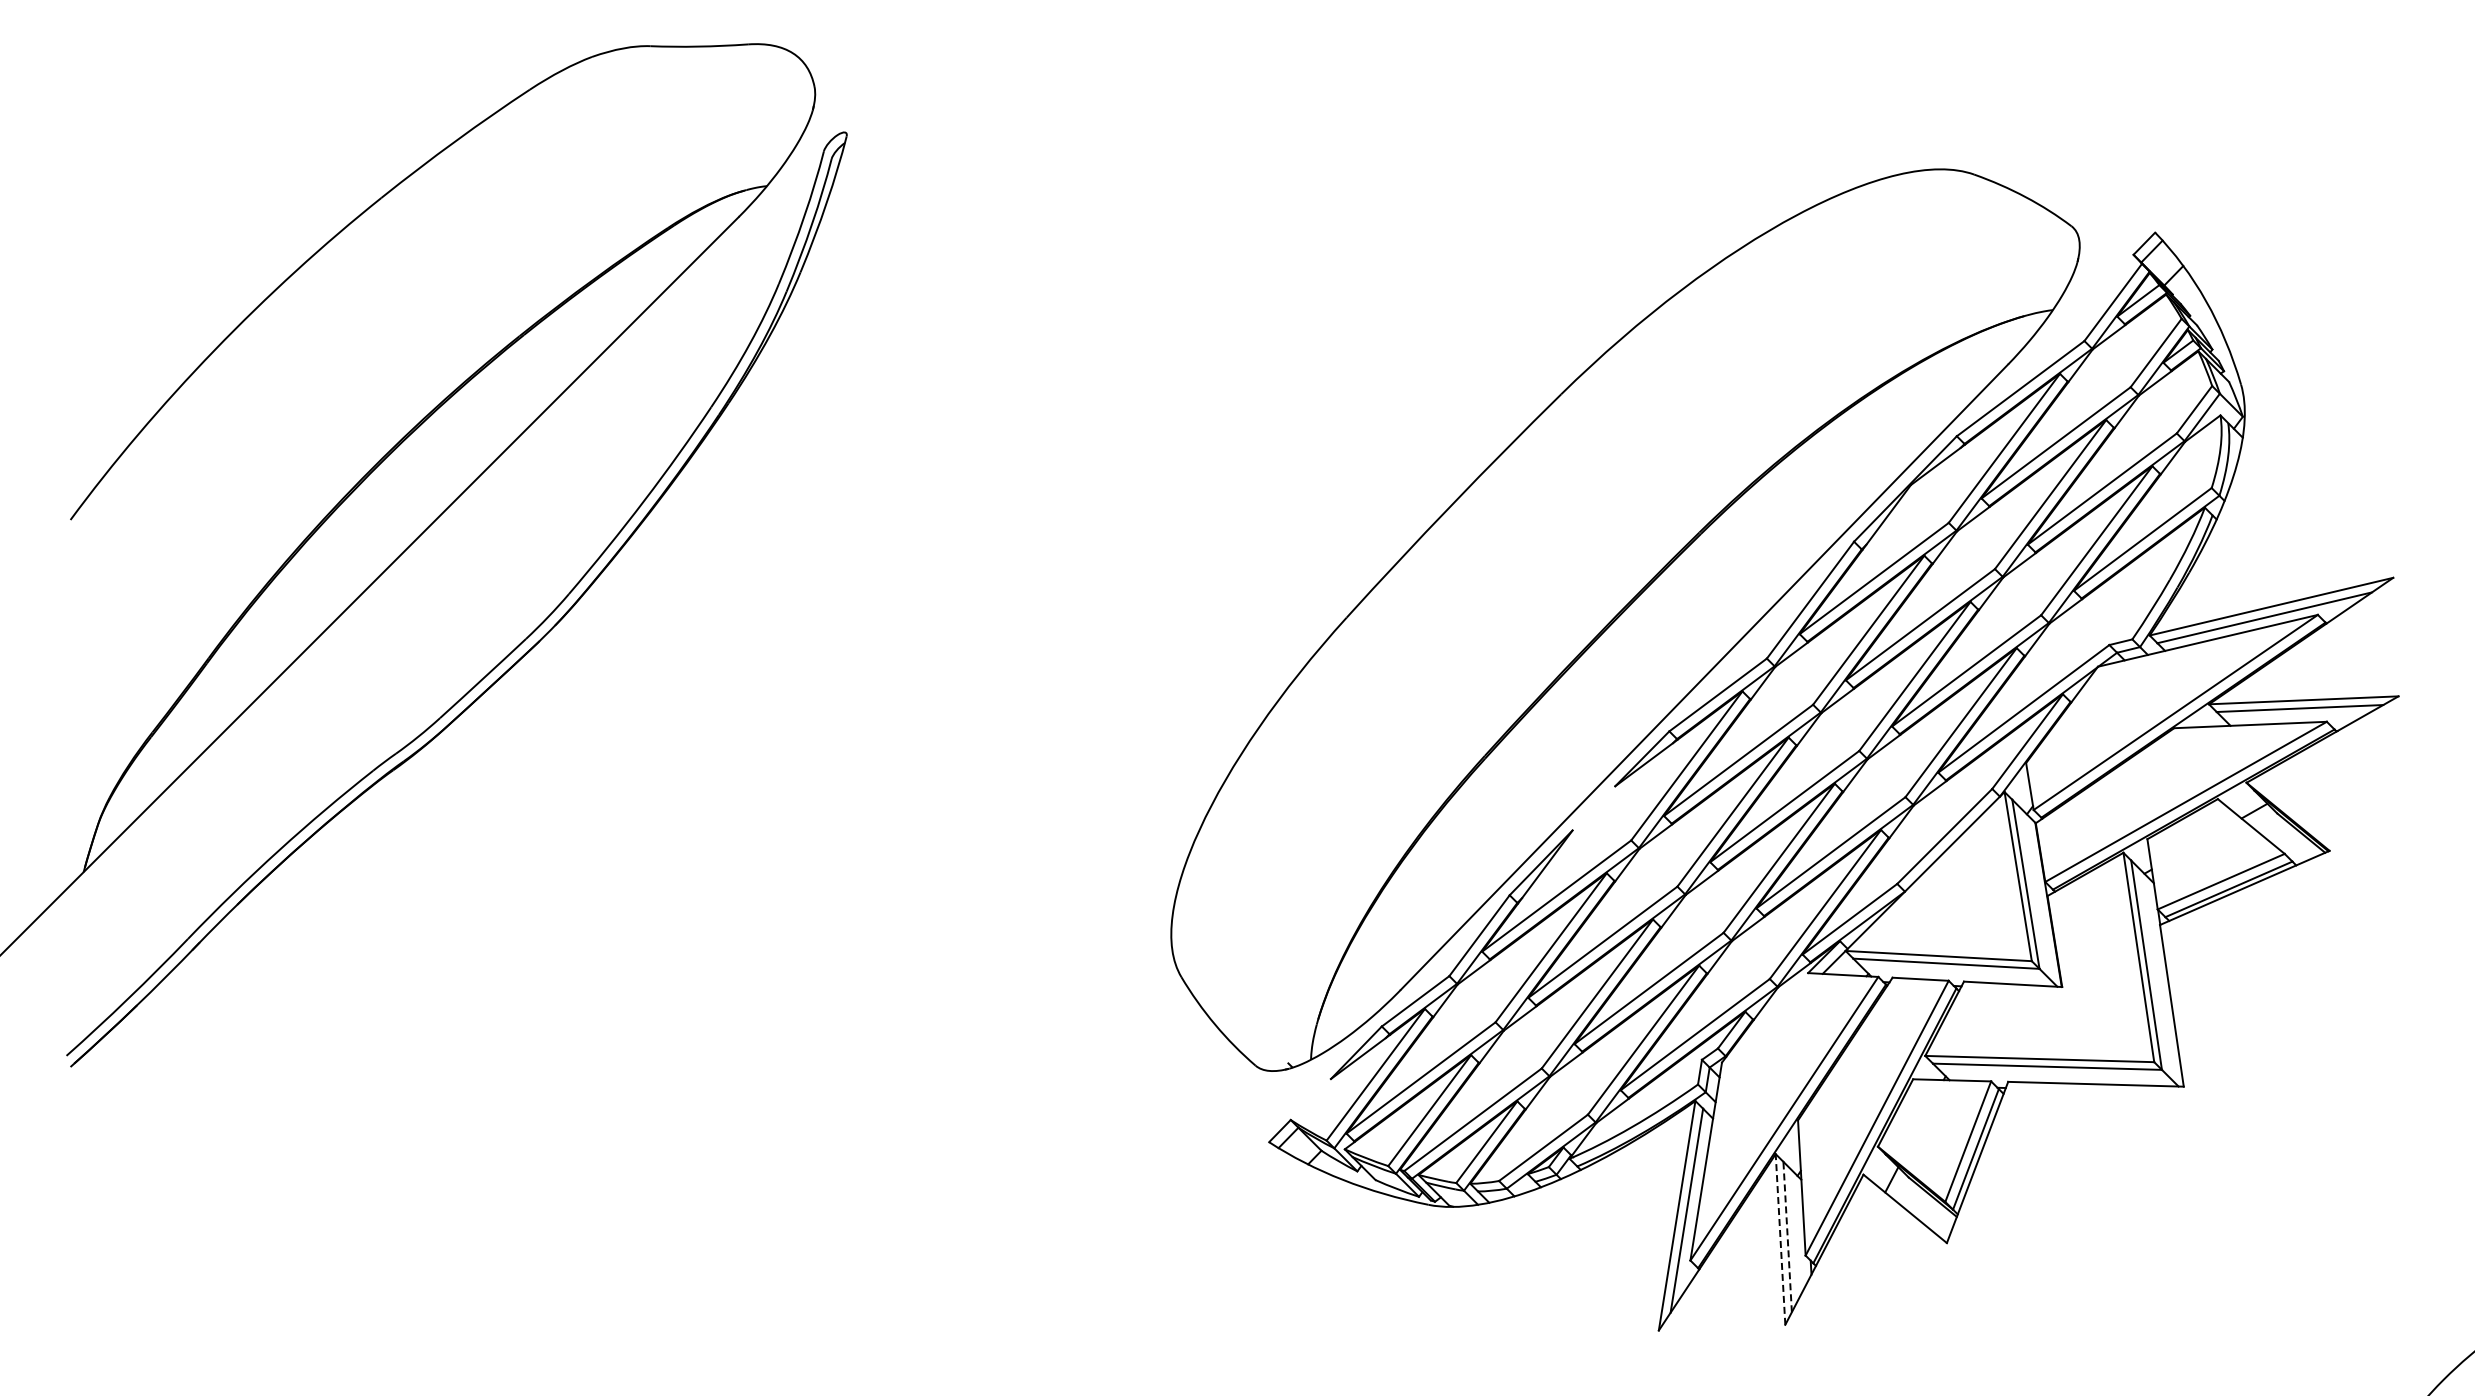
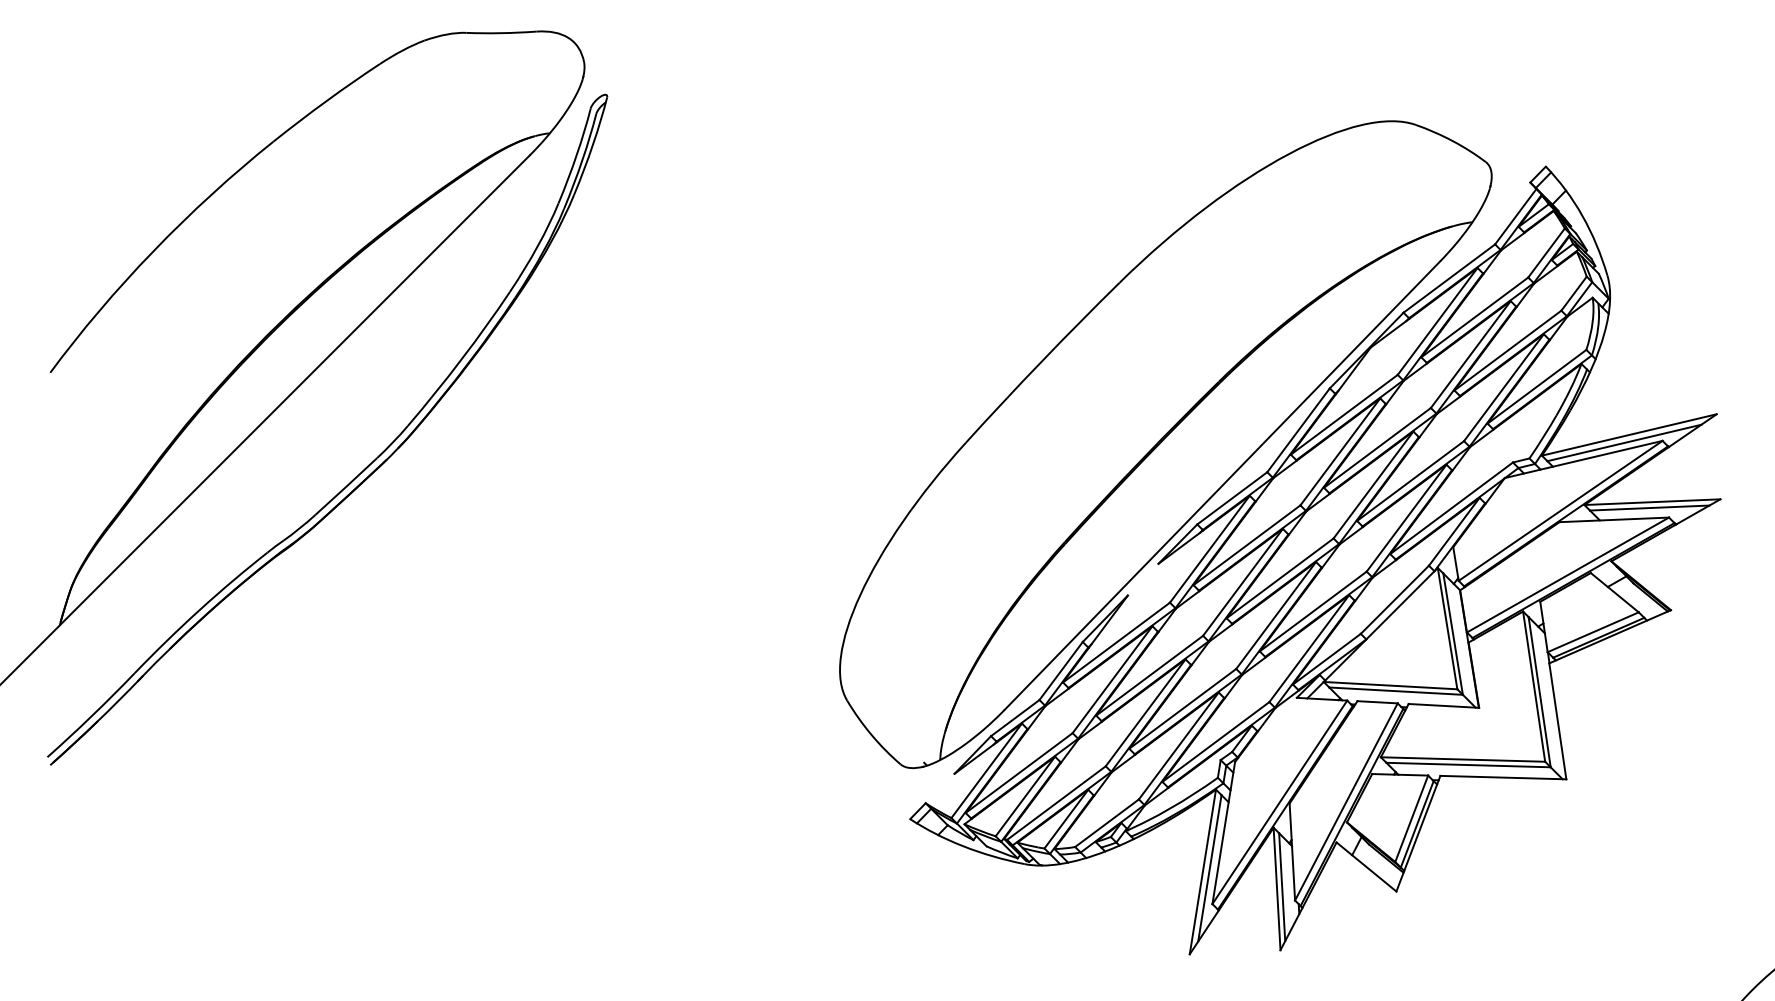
line: (1787, 1236) -> (1282, 886), dashed -> solid
line: (1780, 1238) -> (1277, 888), dashed -> solid

